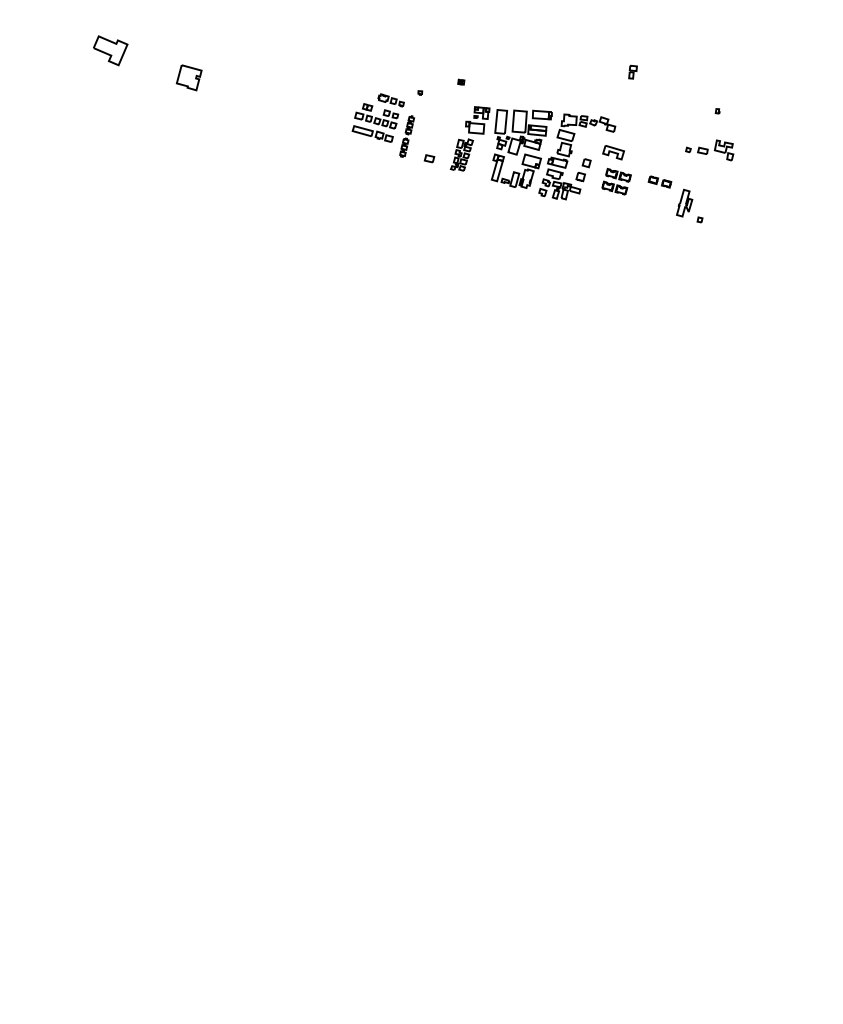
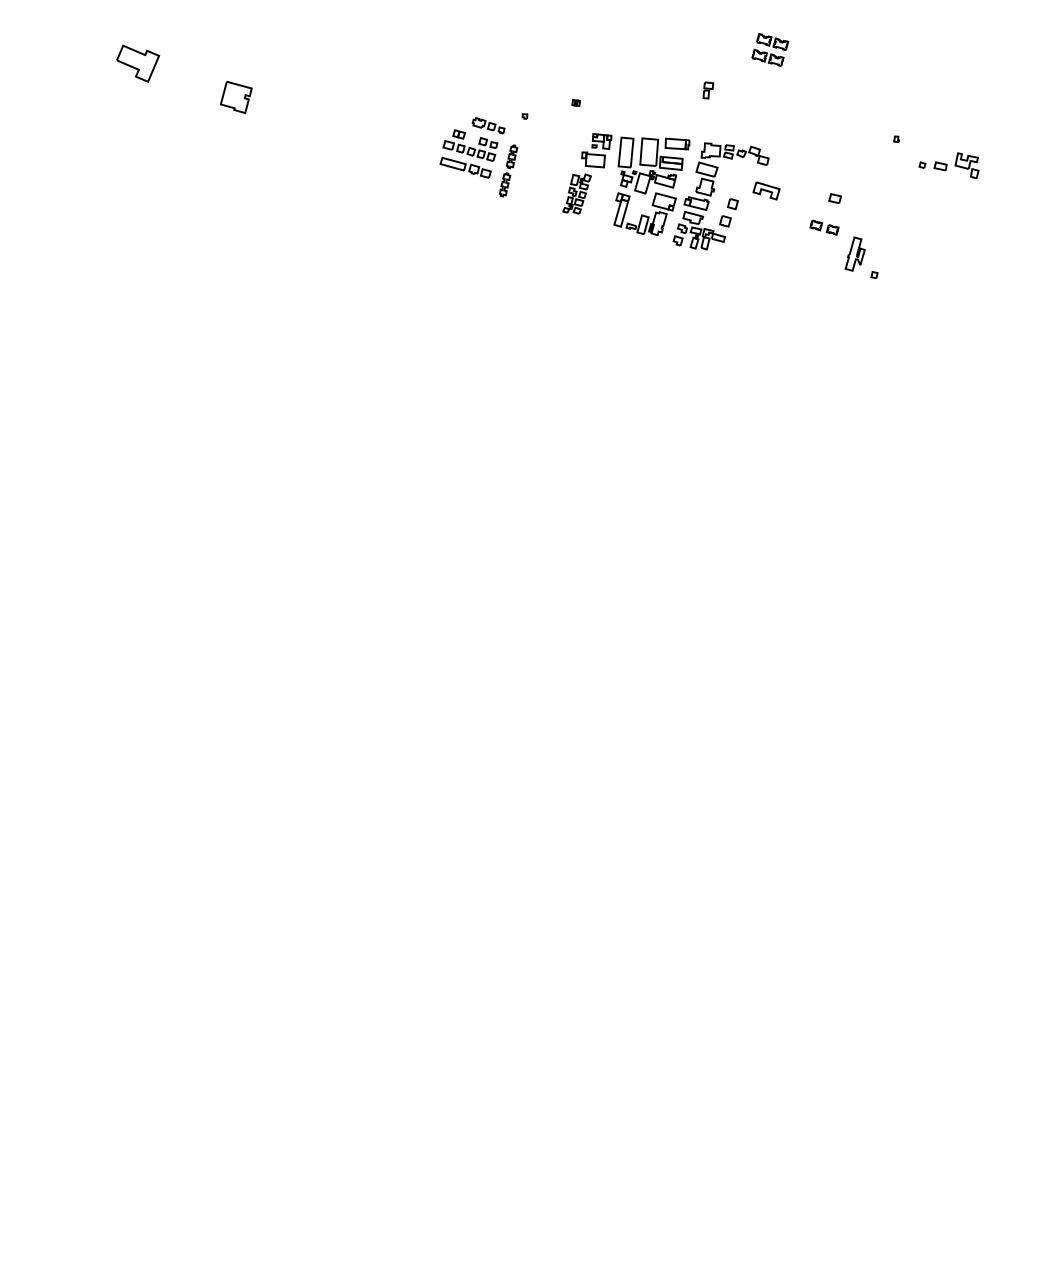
part: (632, 71) -> (707, 89), moved
part: (709, 150) -> (948, 165), moved
part: (429, 158) -> (835, 198), moved
part: (616, 181) -> (770, 49), moved

